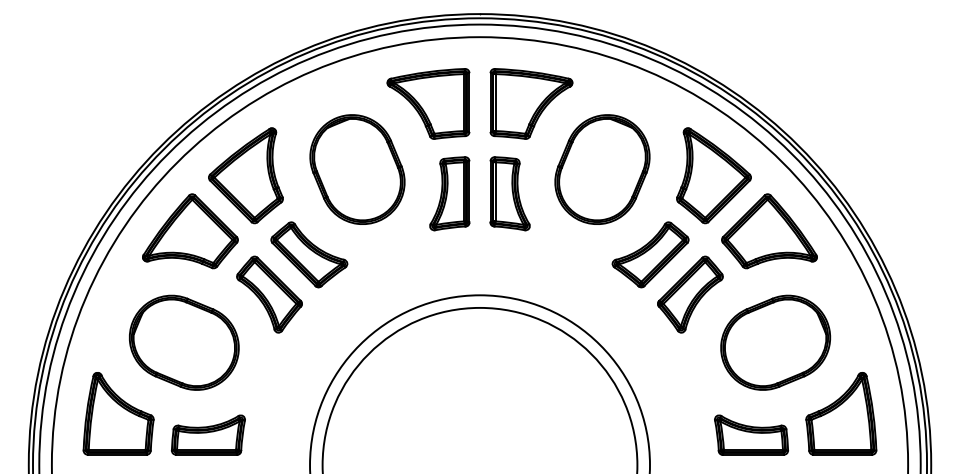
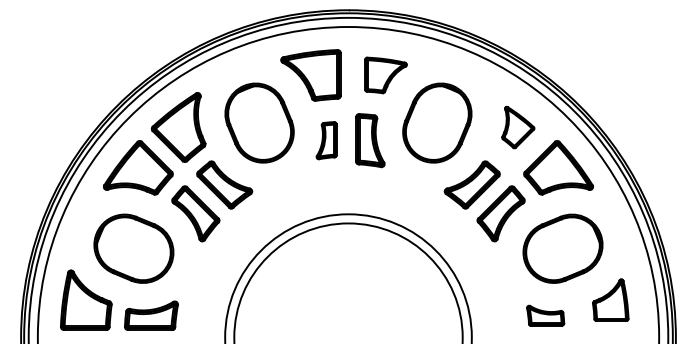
part: (531, 103) -> (385, 75), size x0.7
part: (713, 175) -> (517, 127), size x0.6
part: (449, 193) -> (326, 140), size x0.7
part: (841, 413) -> (610, 300), size x0.7
part: (751, 434) -> (545, 315), size x0.7

